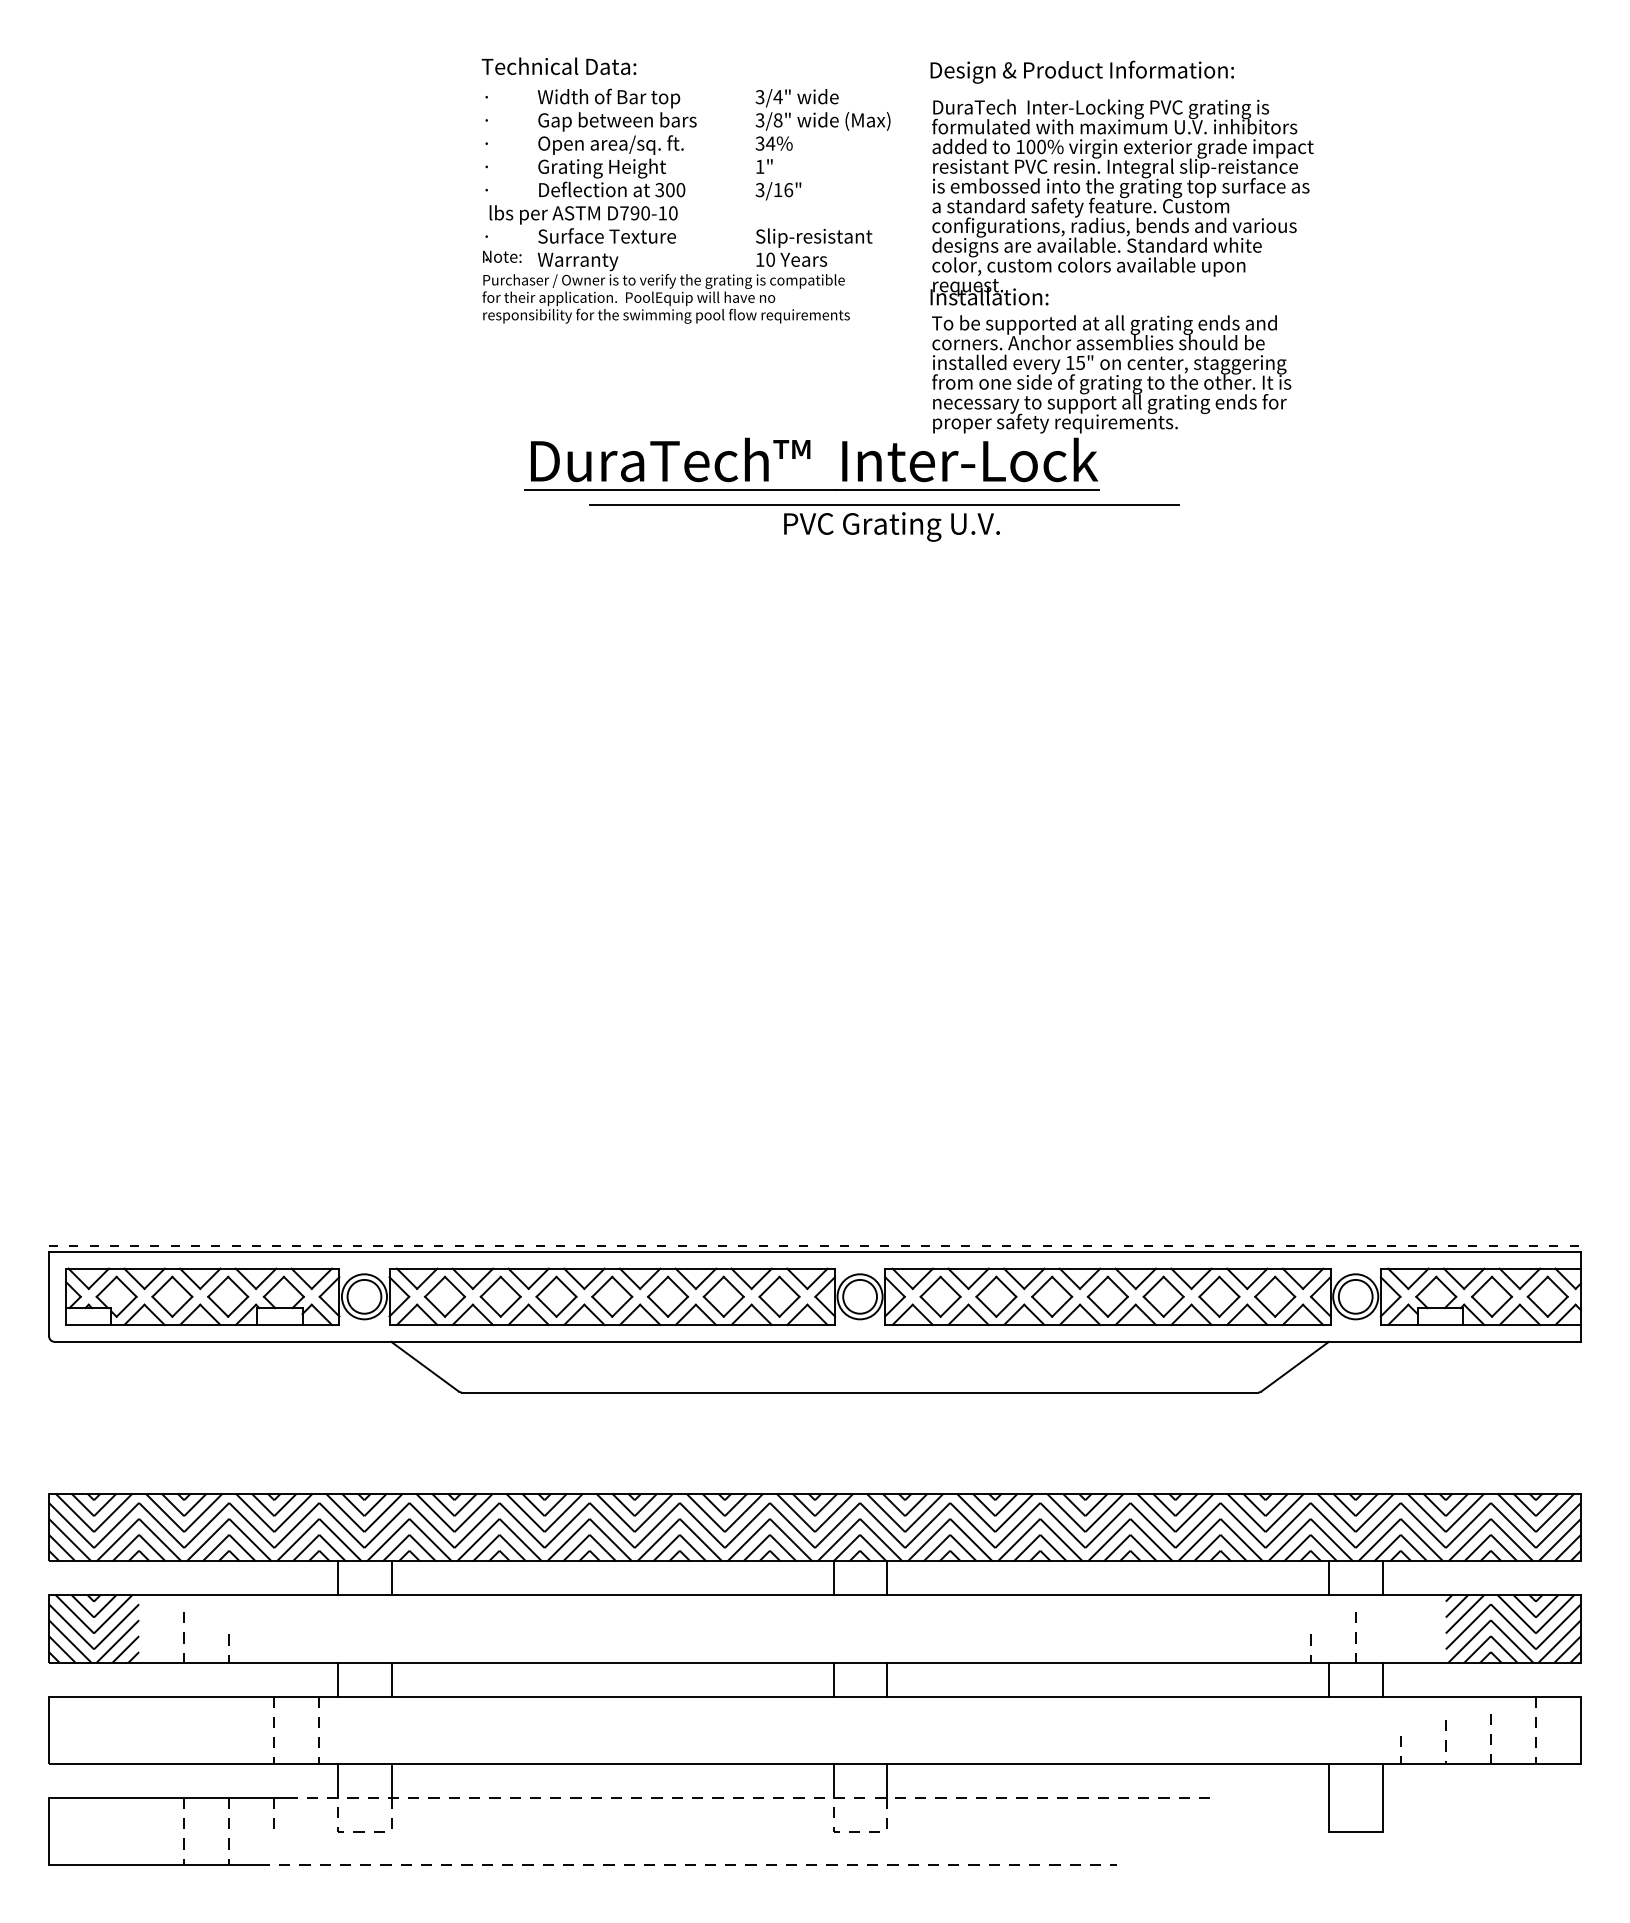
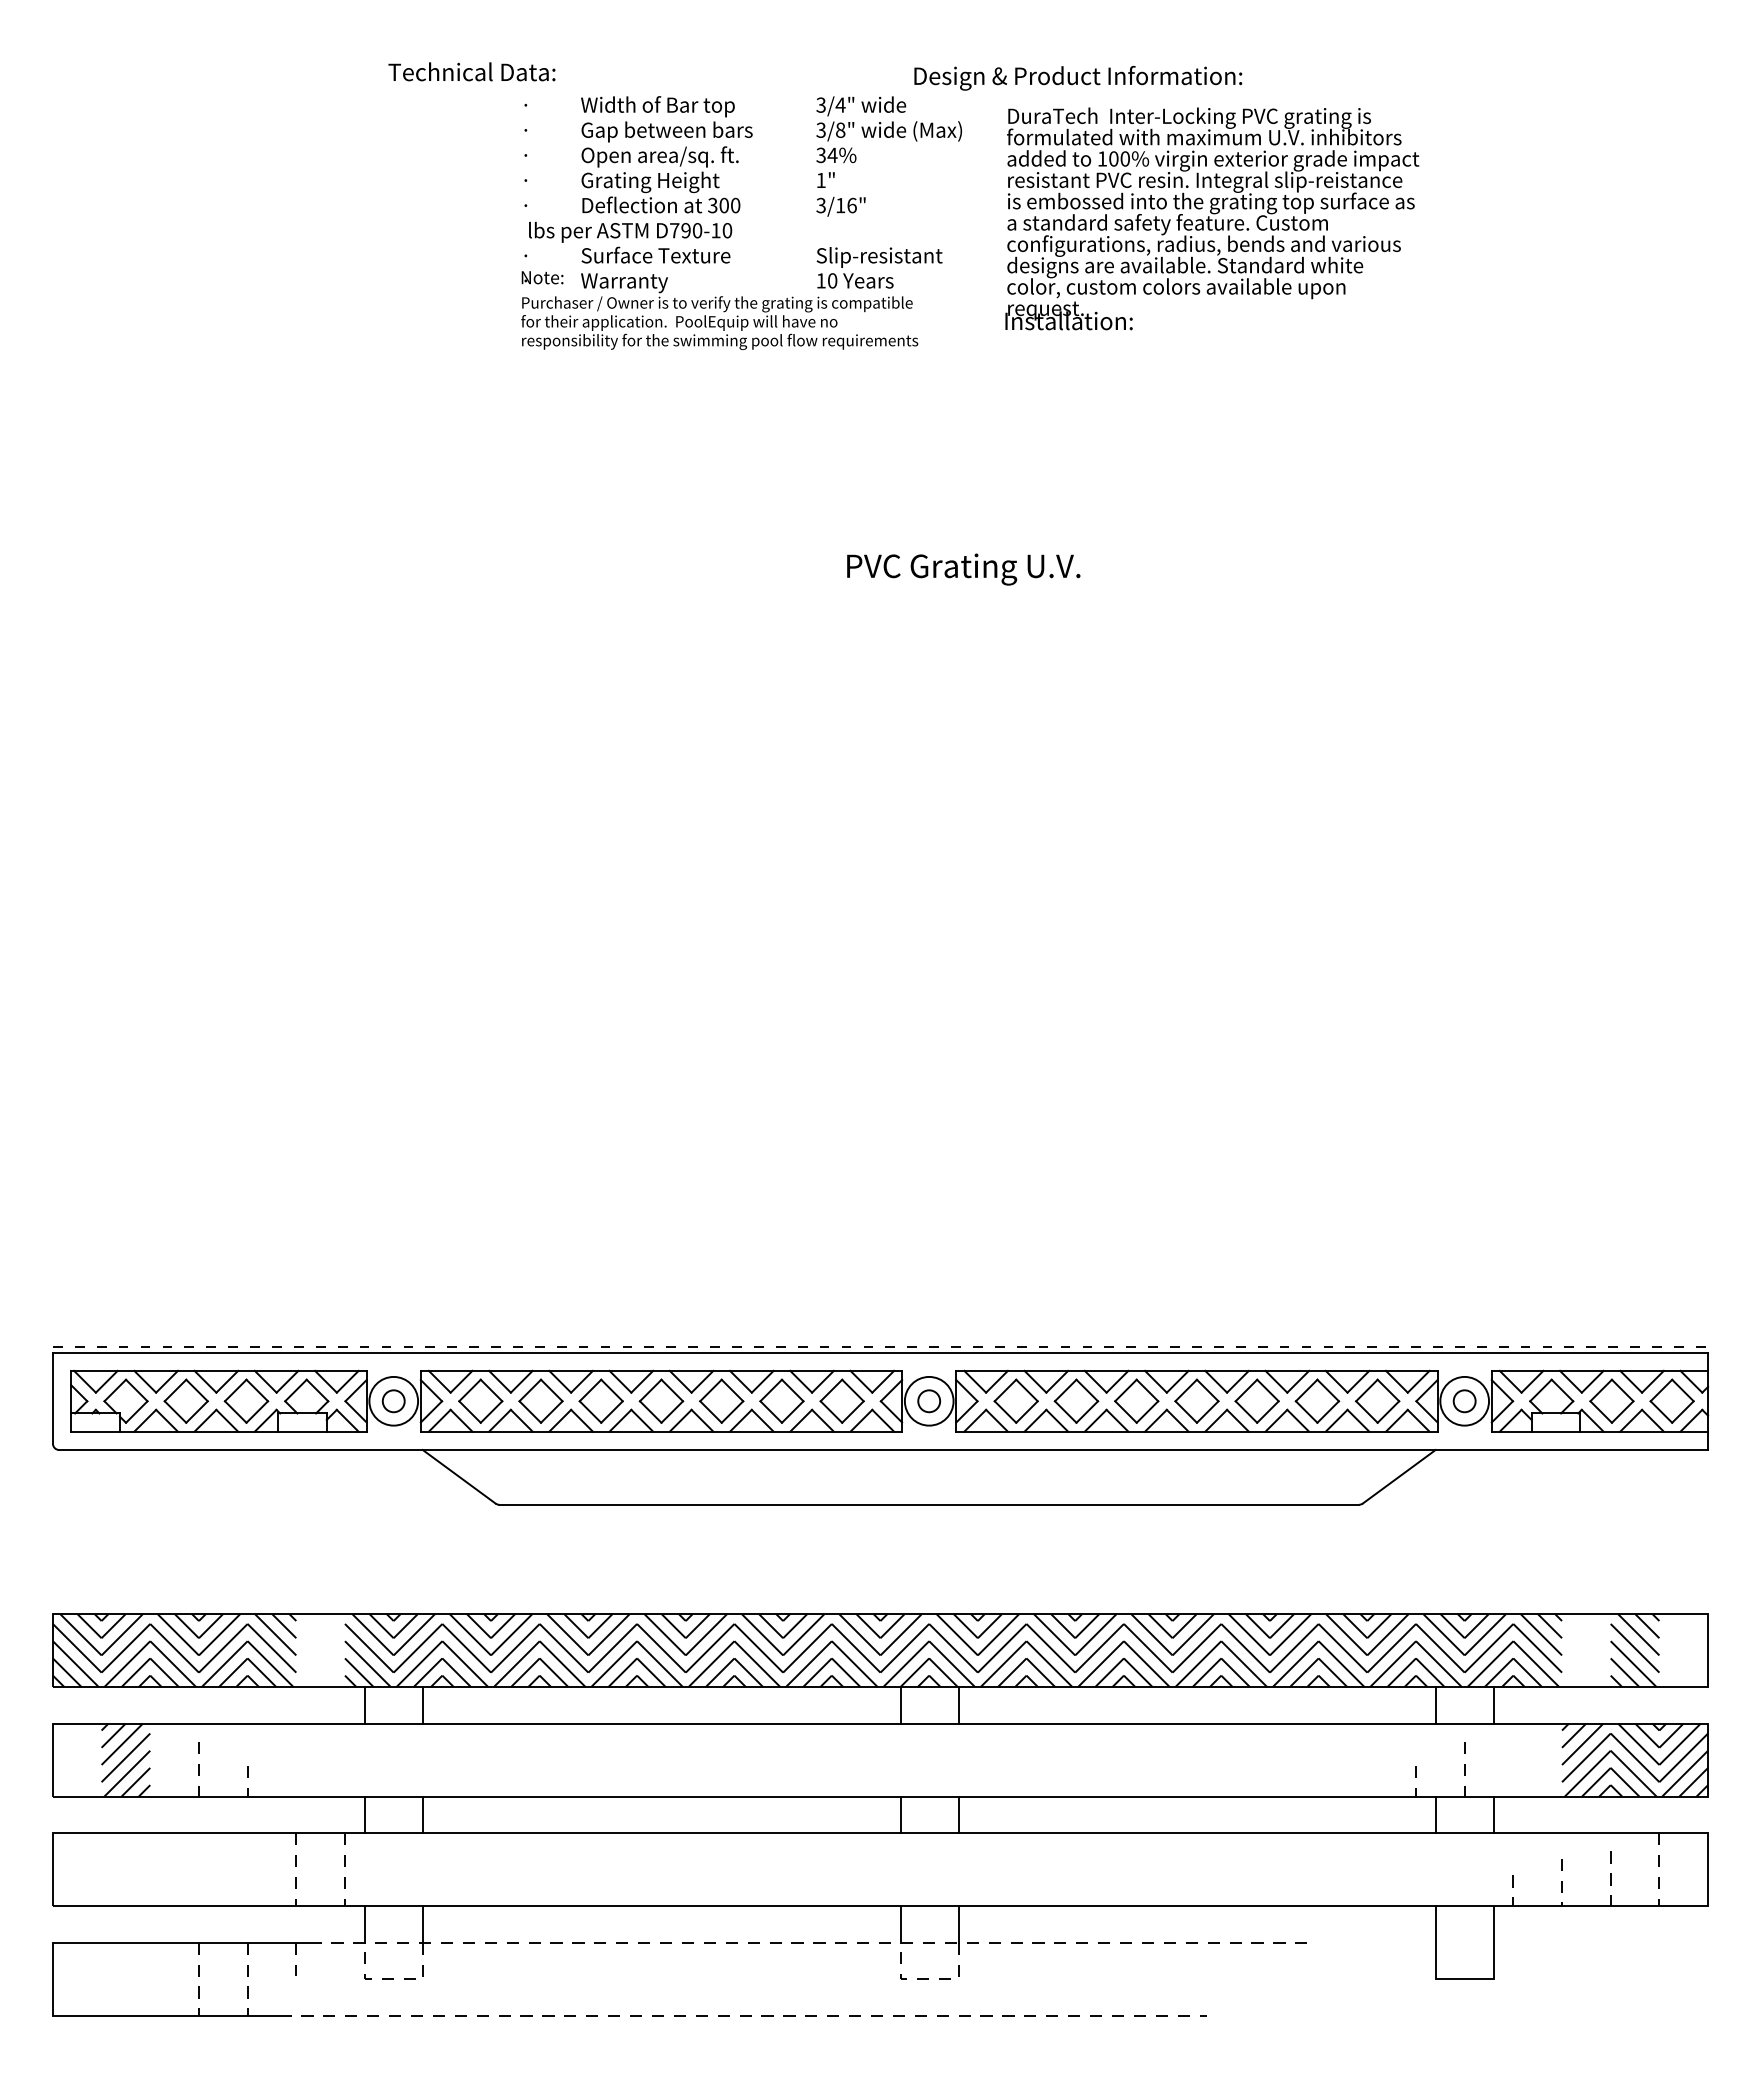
text: (558, 65) -> (471, 71), moved
text: (1082, 71) -> (1078, 77), moved
part: (933, 401) -> (1008, 434), removed
line: (884, 505) -> (955, 546), removed
circle: (364, 1297) -> (393, 1401), size x0.6
circle: (859, 1297) -> (928, 1401), size x0.6
circle: (1355, 1297) -> (1464, 1401), size x0.6
hatch: (296, 1527) -> (320, 1650), removed
hatch: (1468, 1527) -> (1586, 1650), removed
hatch: (1558, 1527) -> (1683, 1650), removed
hatch: (70, 1628) -> (76, 1759), removed

